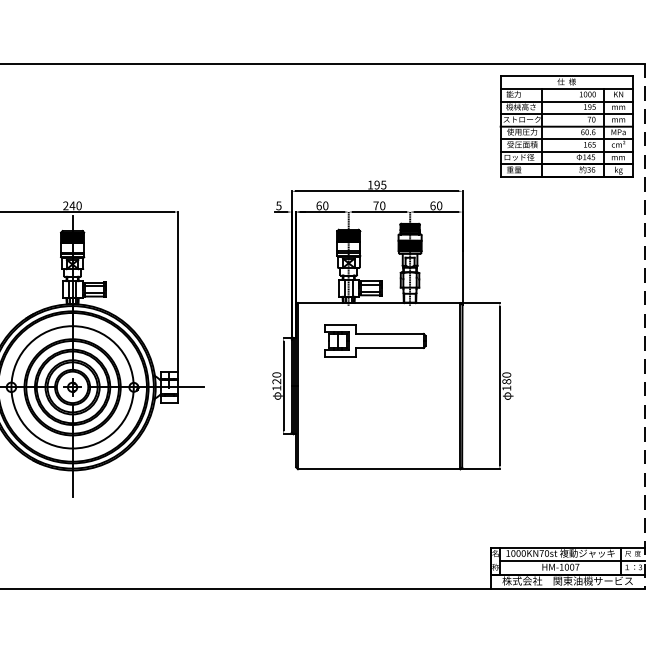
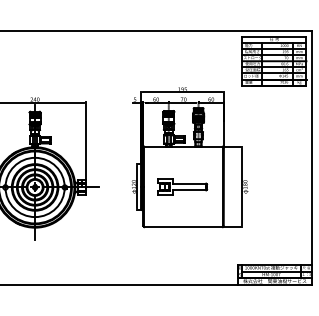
line: (645, 327) -> (312, 158), dashed -> solid
part: (374, 339) -> (182, 186), moved

